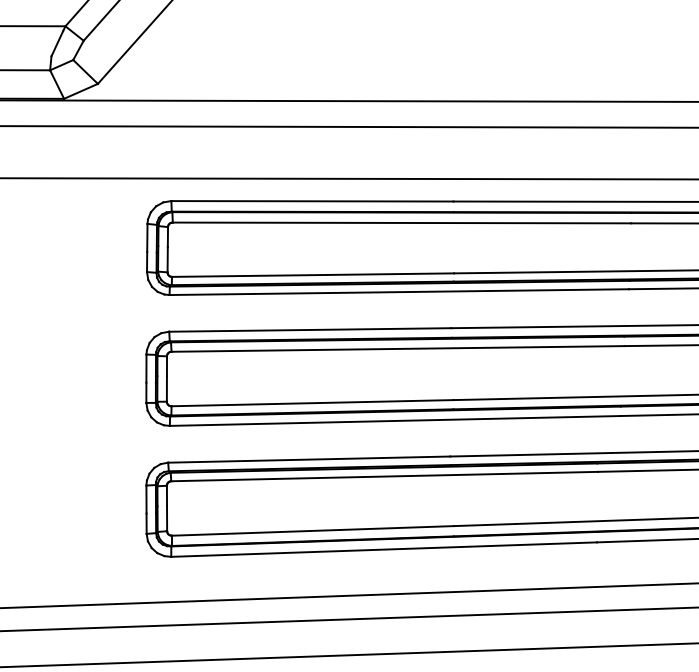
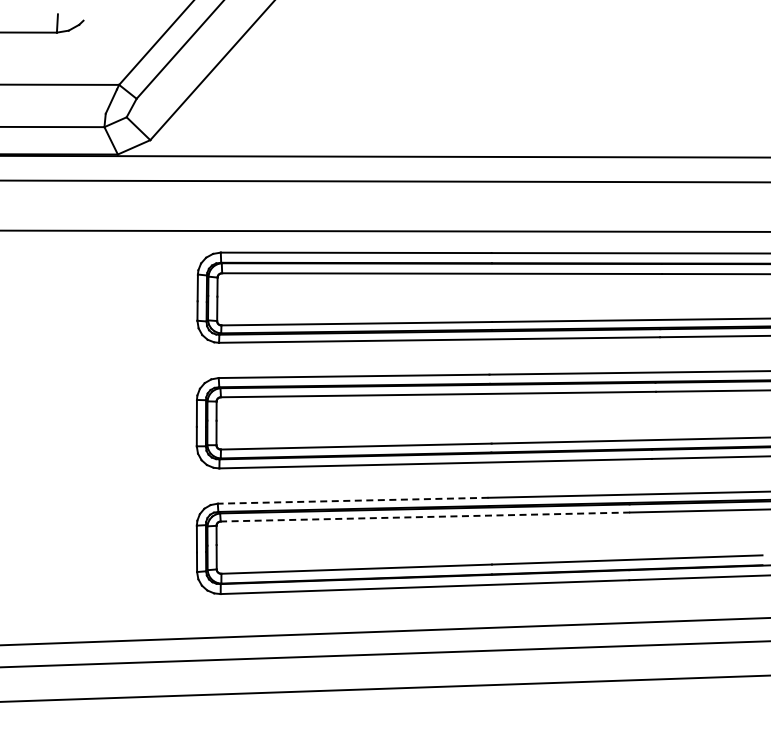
line: (308, 459) -> (352, 500), solid -> dashed
line: (384, 477) -> (425, 517), solid -> dashed

